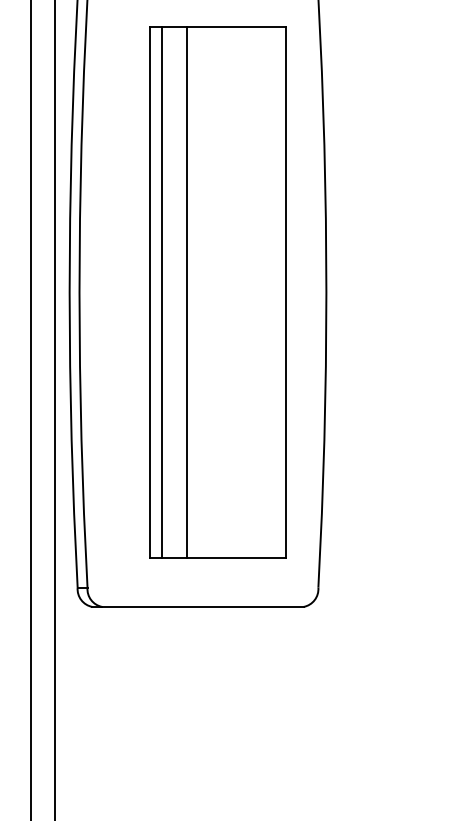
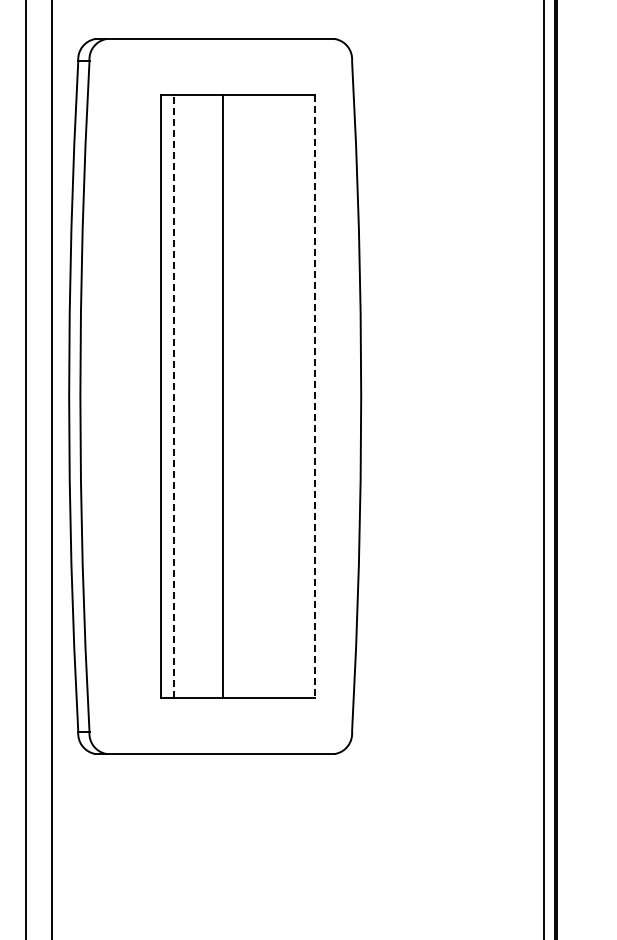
line: (162, 292) -> (174, 396), solid -> dashed
line: (187, 292) -> (223, 396), moved
line: (286, 292) -> (315, 396), solid -> dashed

